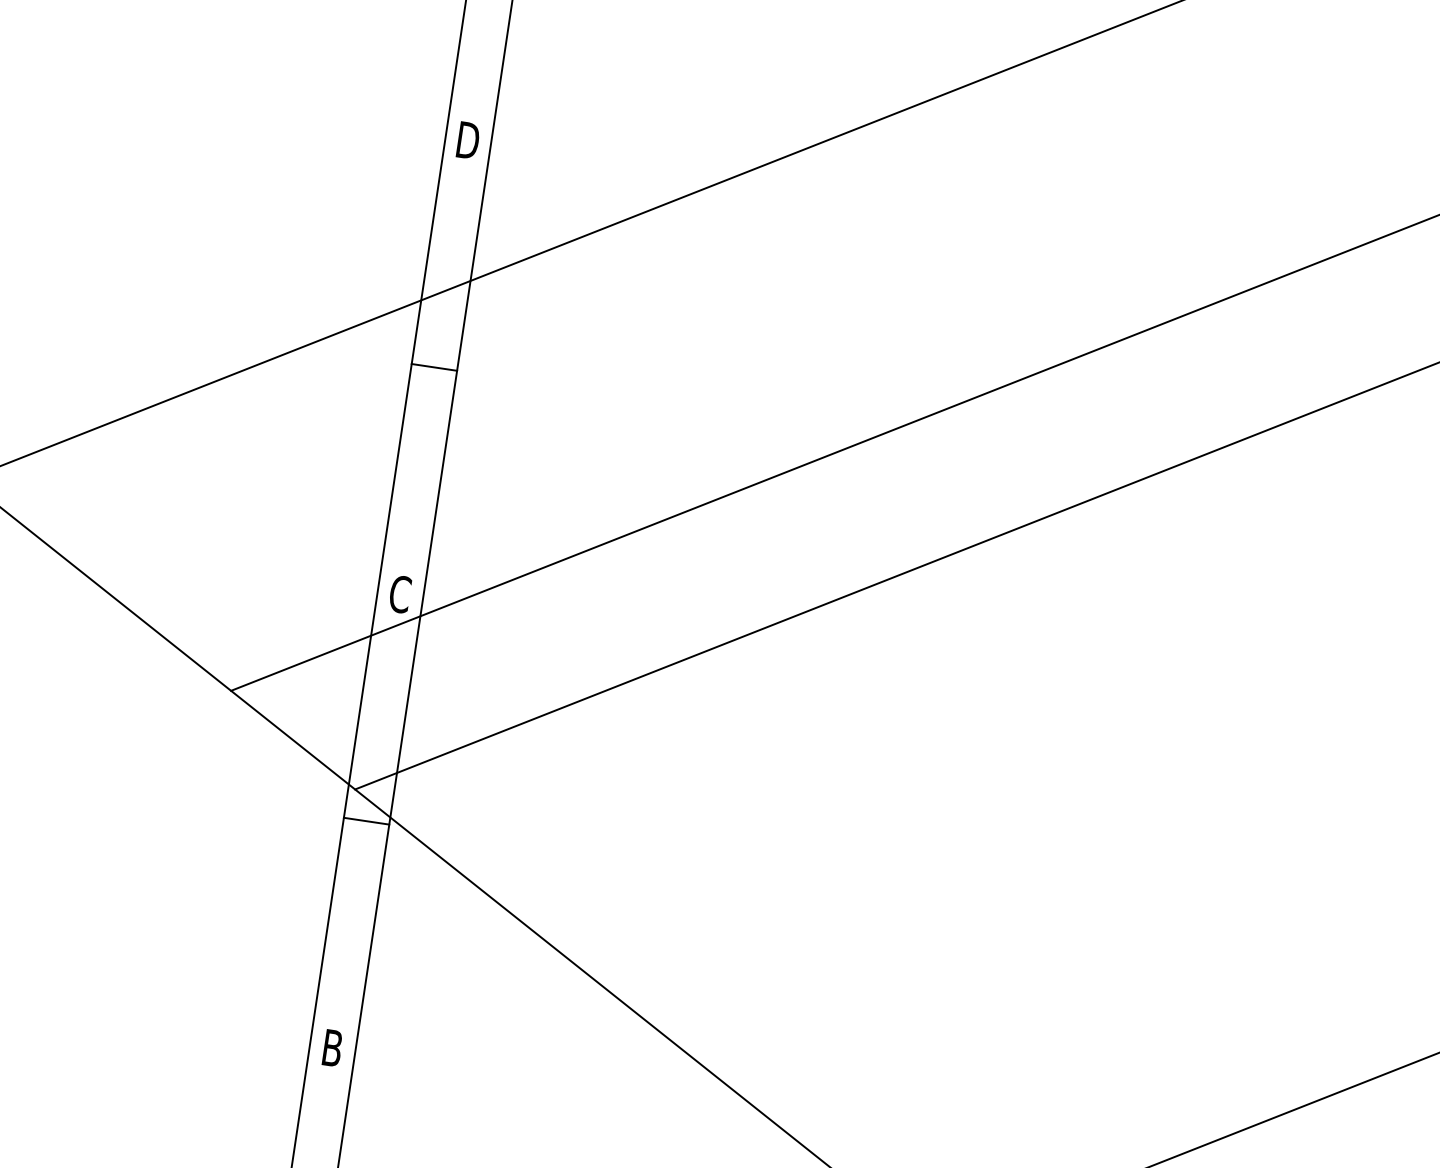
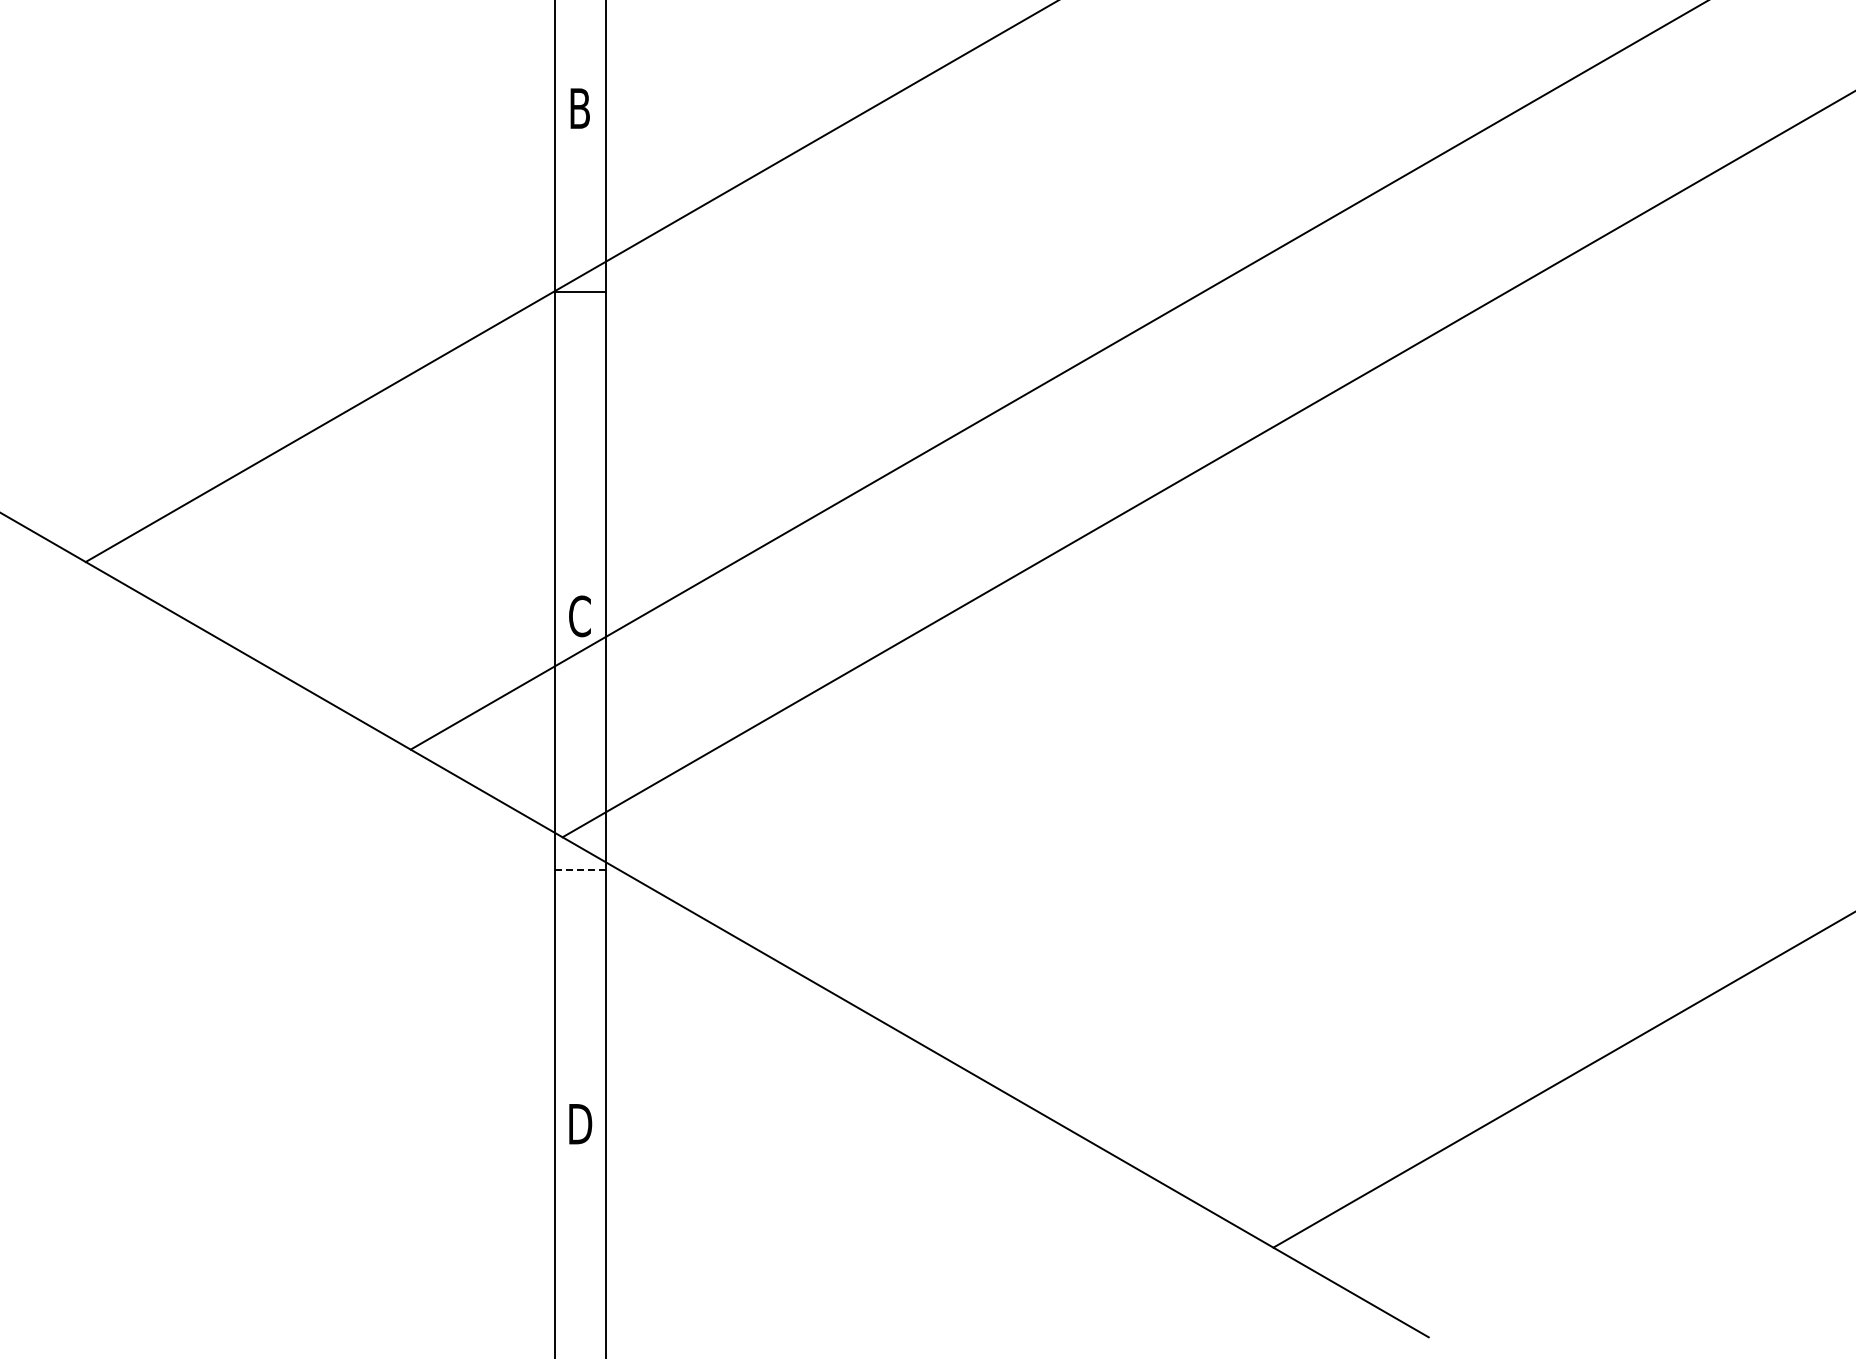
text: (468, 140) -> (580, 108), D -> B
line: (433, 367) -> (579, 292), moved
line: (365, 821) -> (579, 870), solid -> dashed
text: (332, 1048) -> (580, 1124), B -> D

